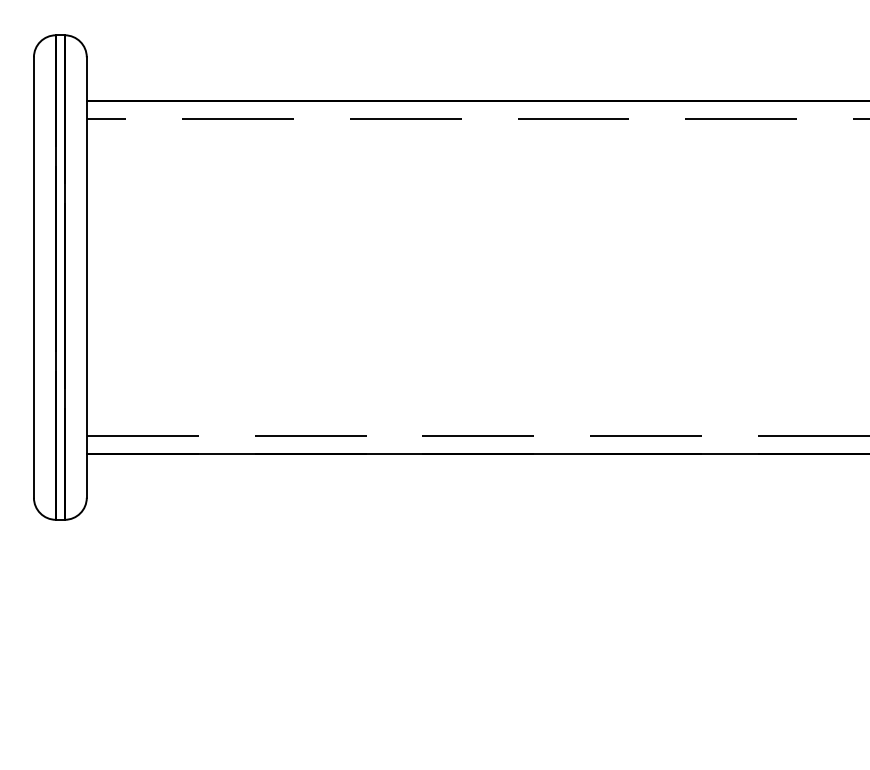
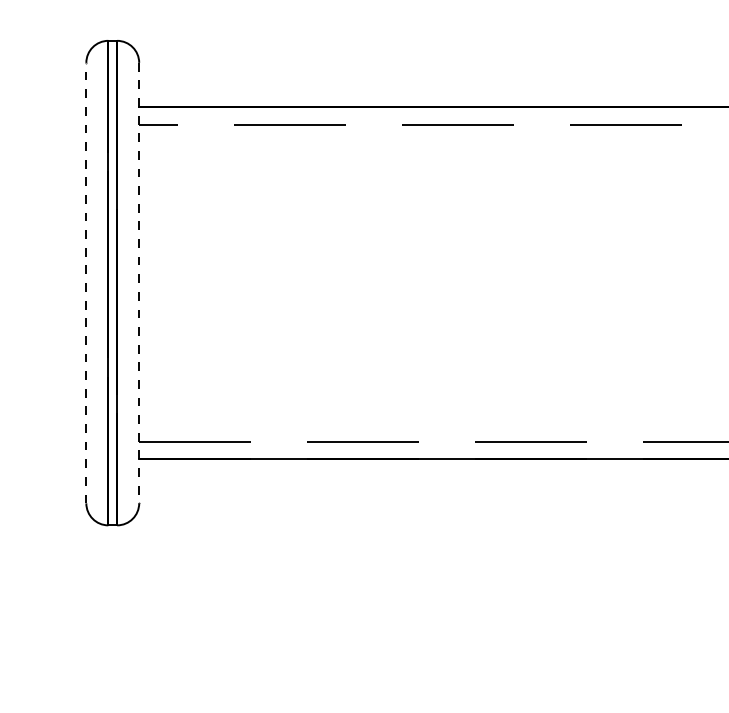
line: (33, 277) -> (85, 283), solid -> dashed
line: (86, 278) -> (138, 284), solid -> dashed

